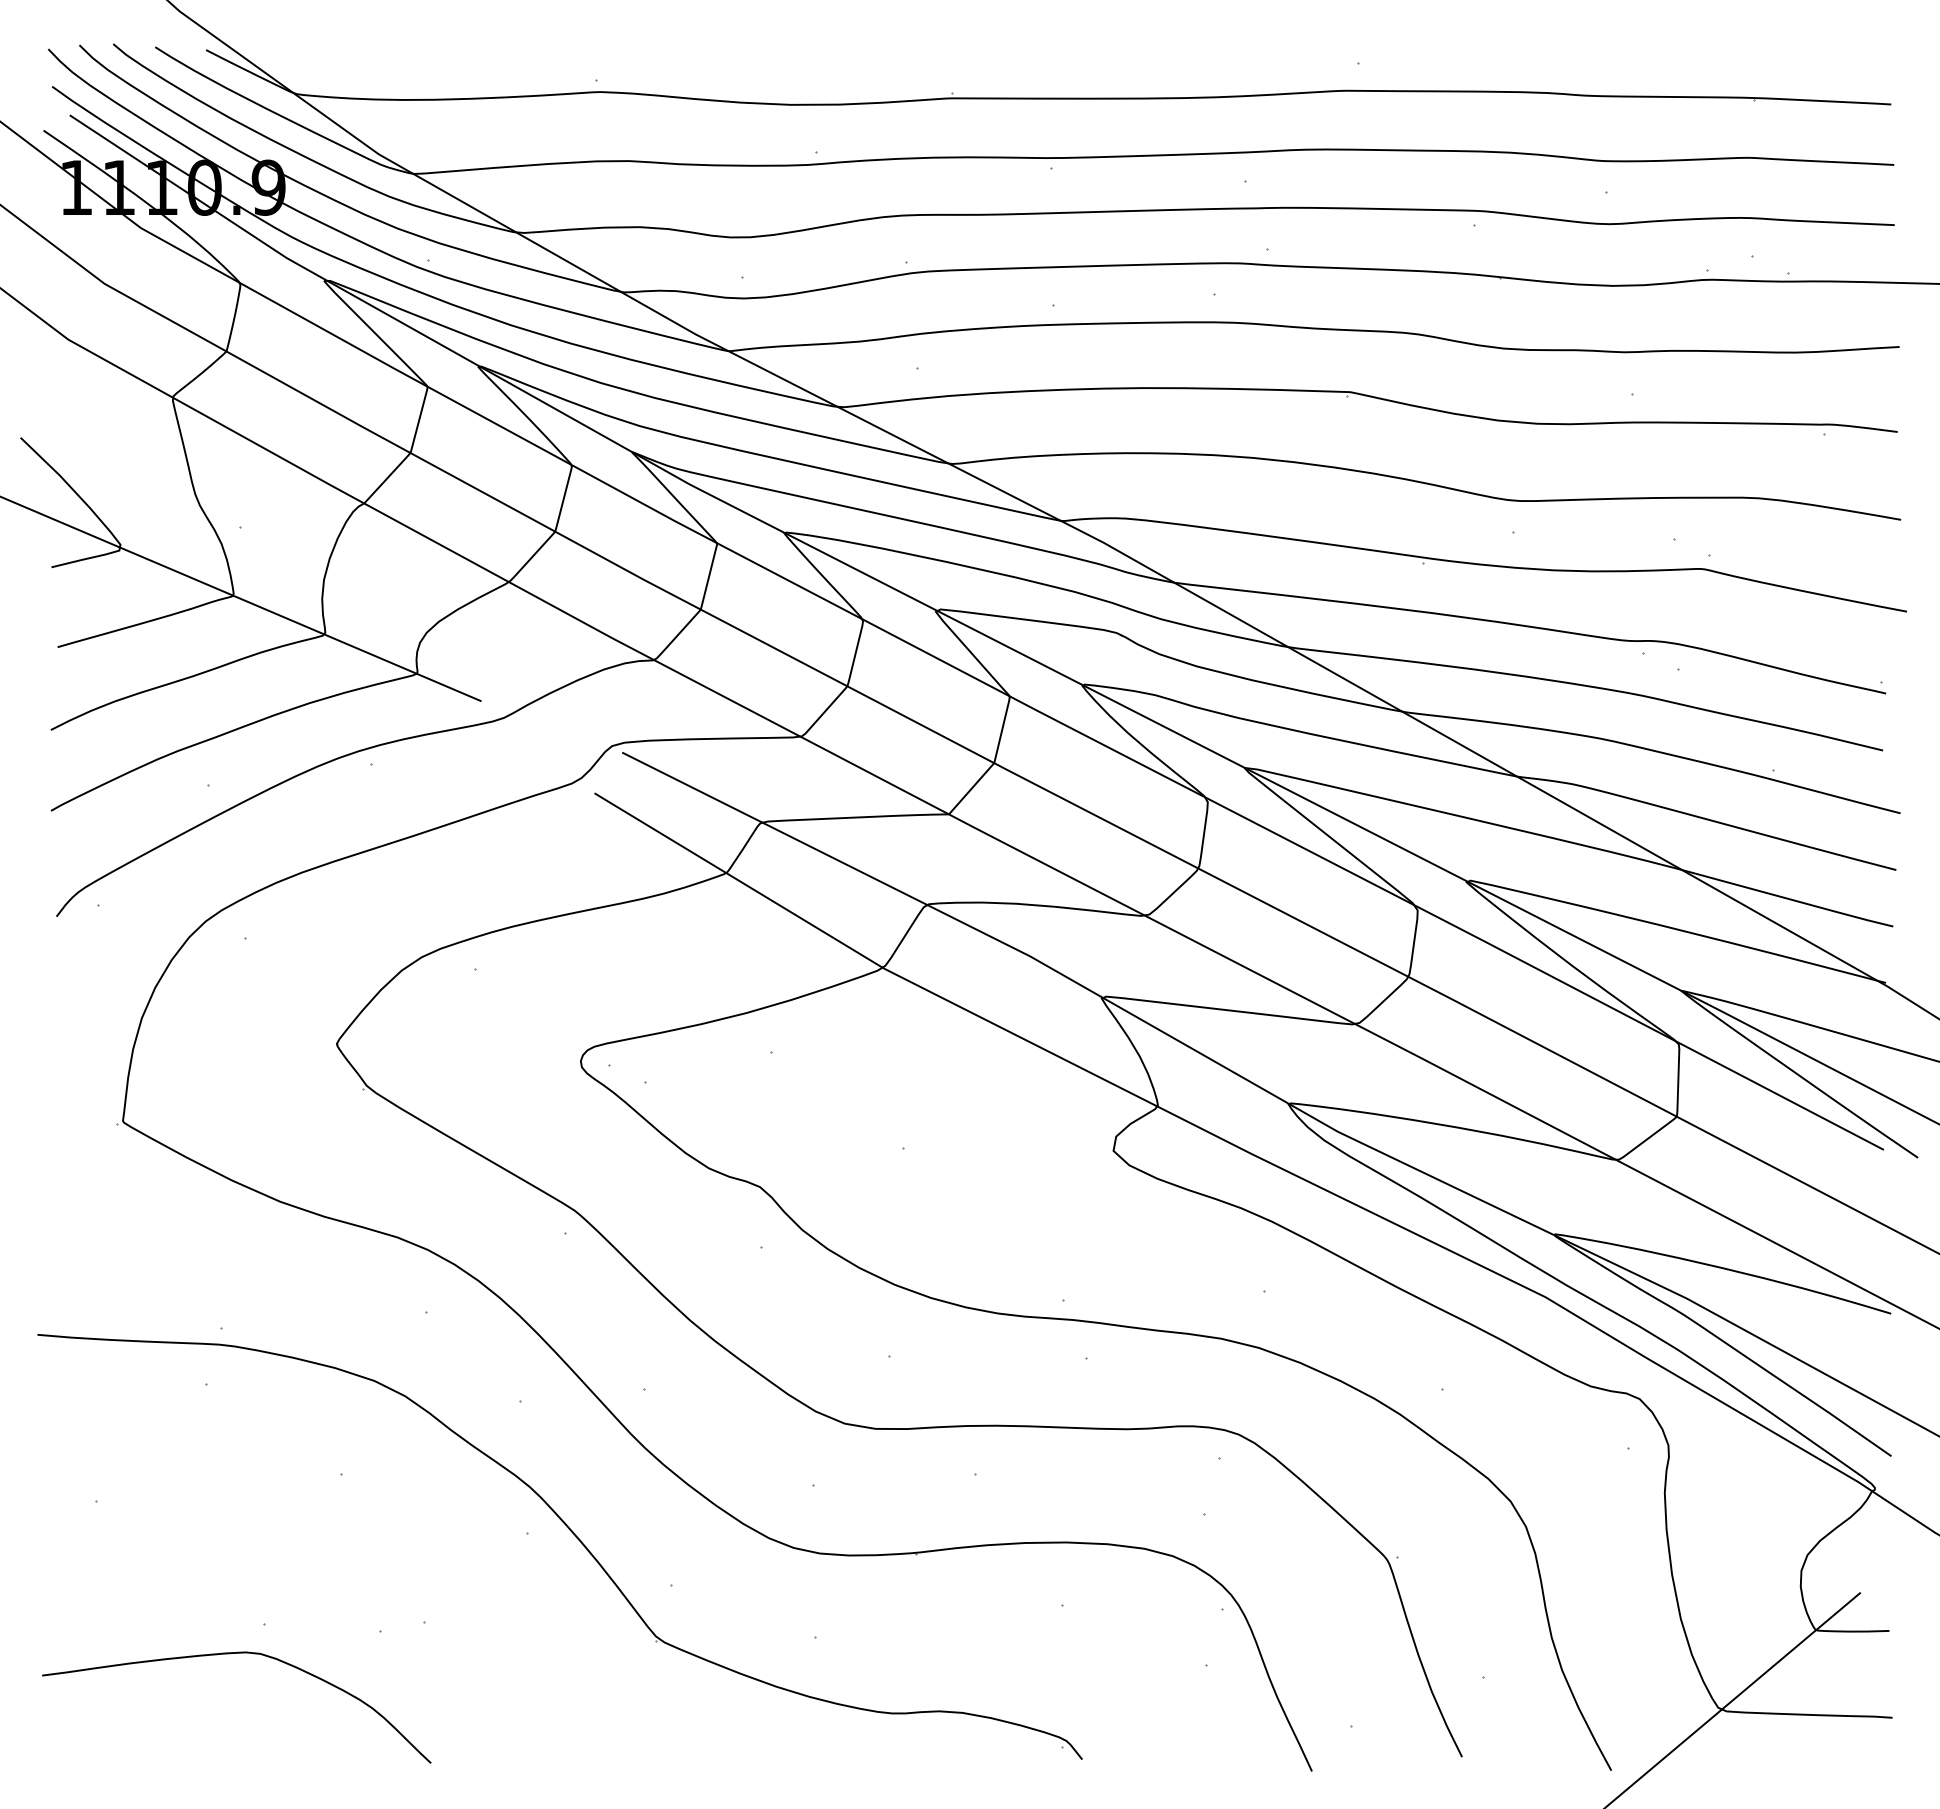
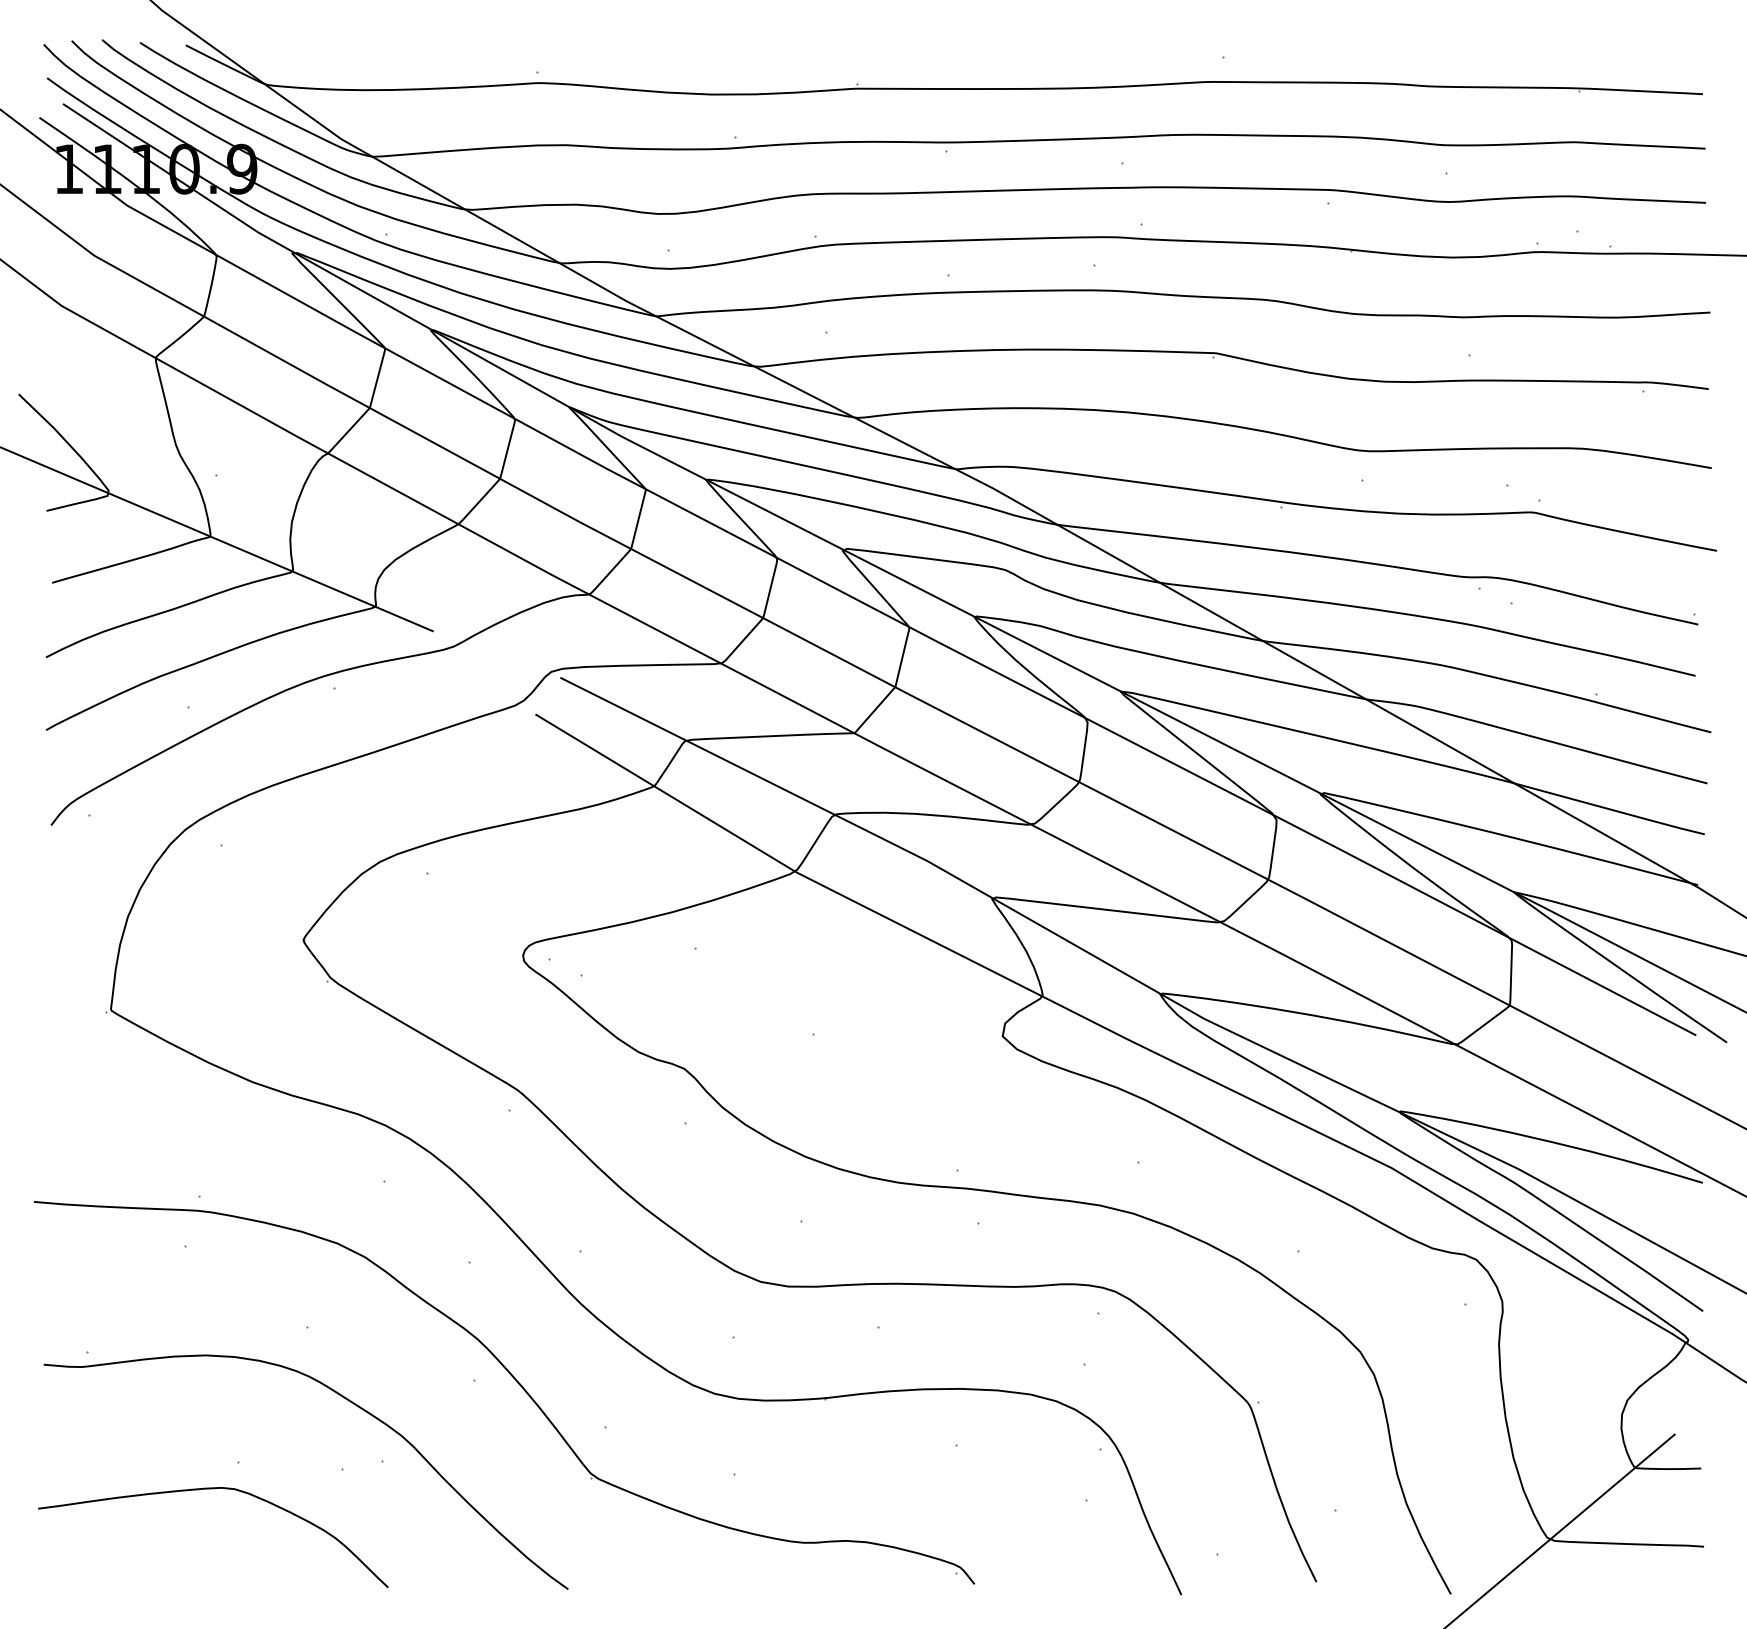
curve: (388, 1557) -> (349, 1402), added

